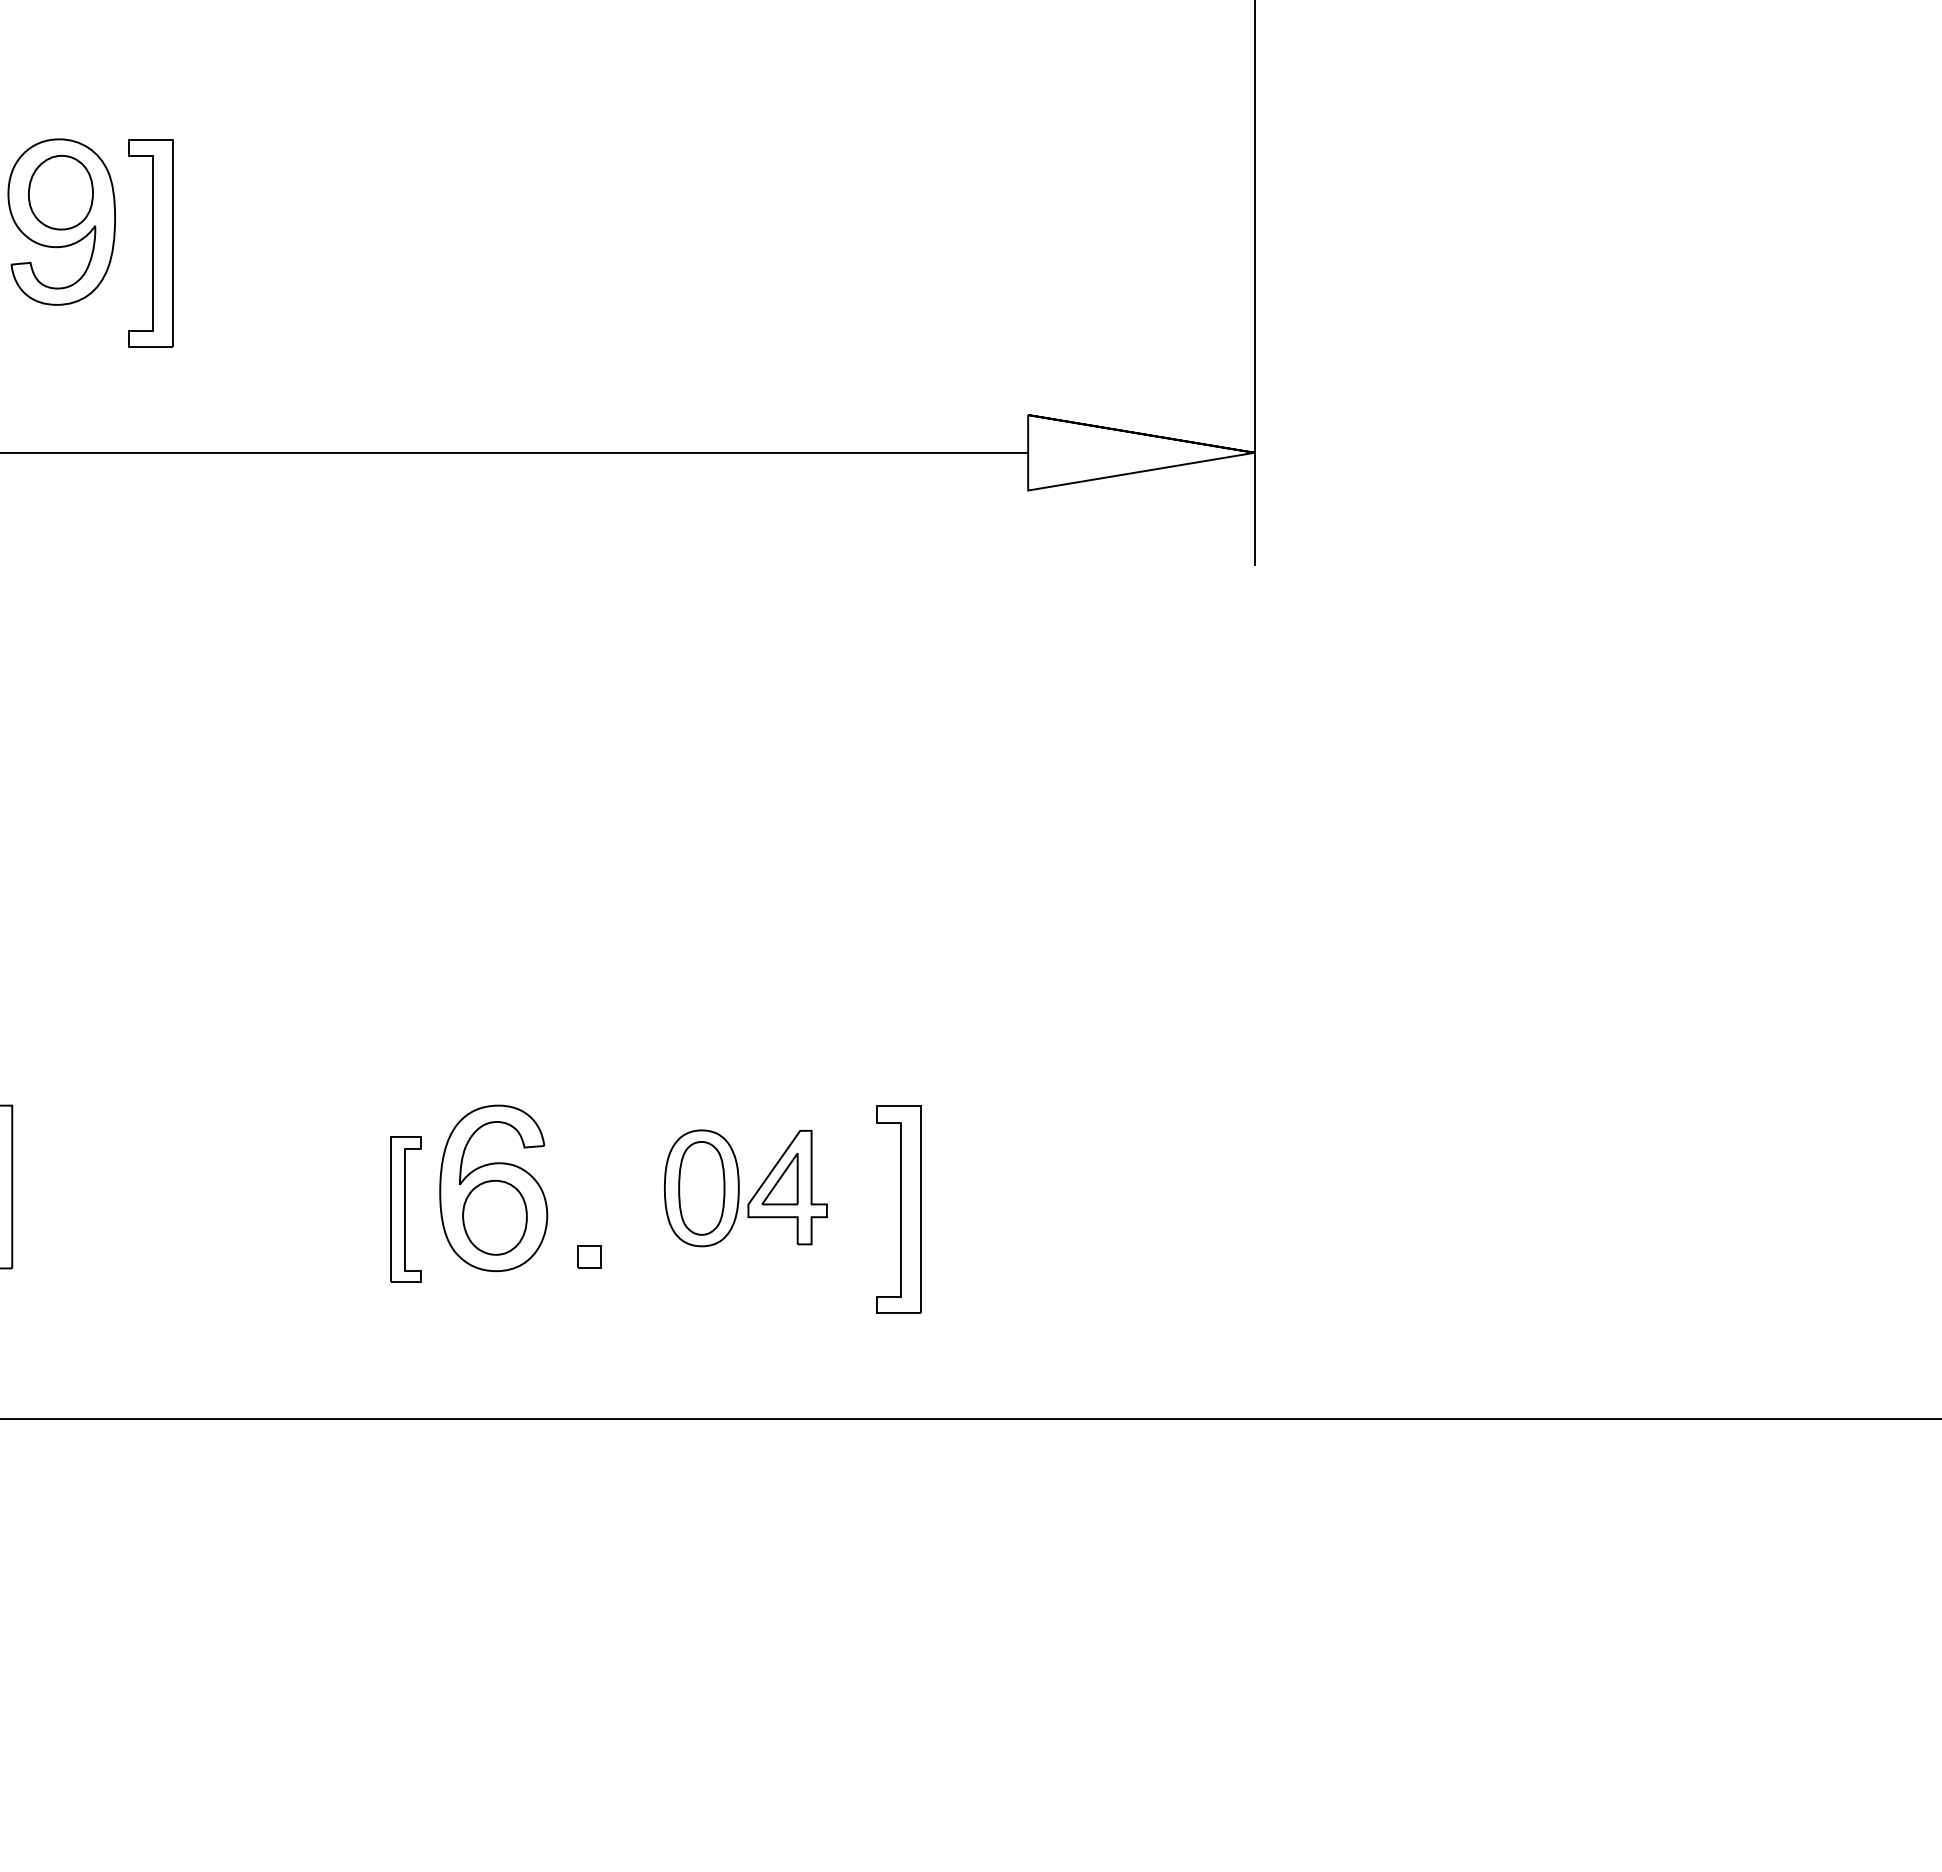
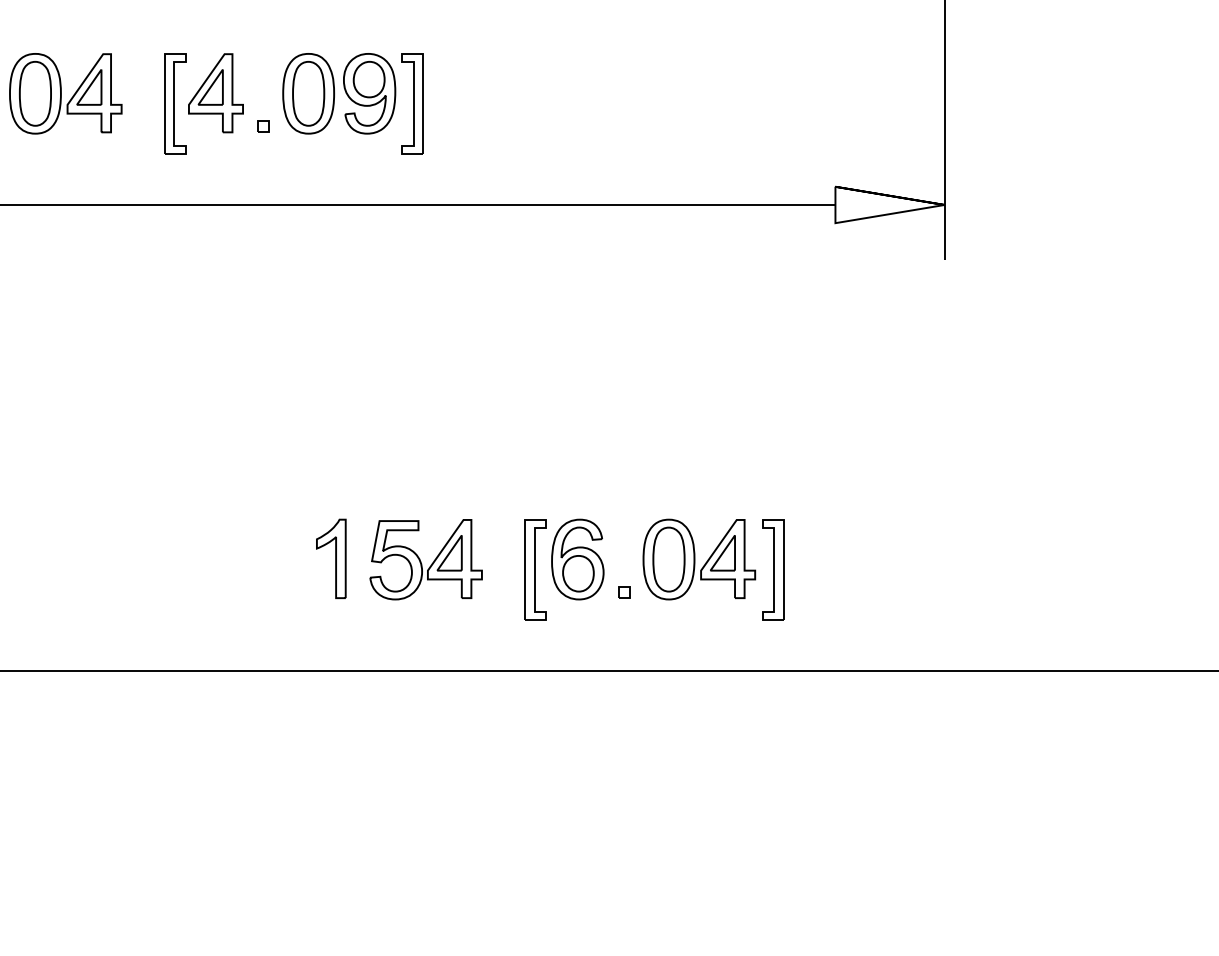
part: (177, 1188) -> (425, 559), added
part: (746, 1188) -> (699, 559), size x1.43
part: (405, 1208) -> (535, 569), size x1.43

